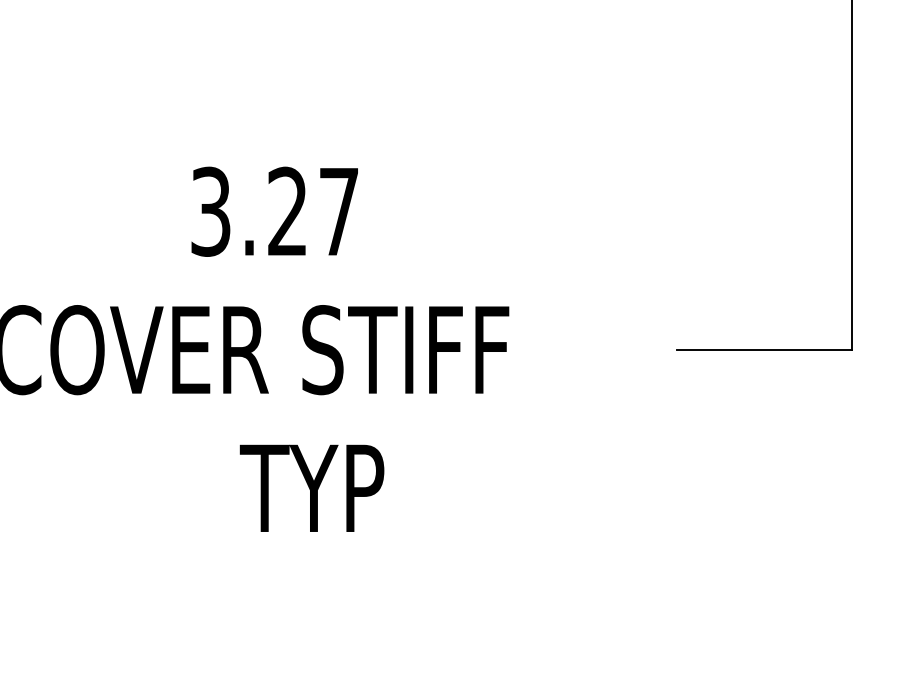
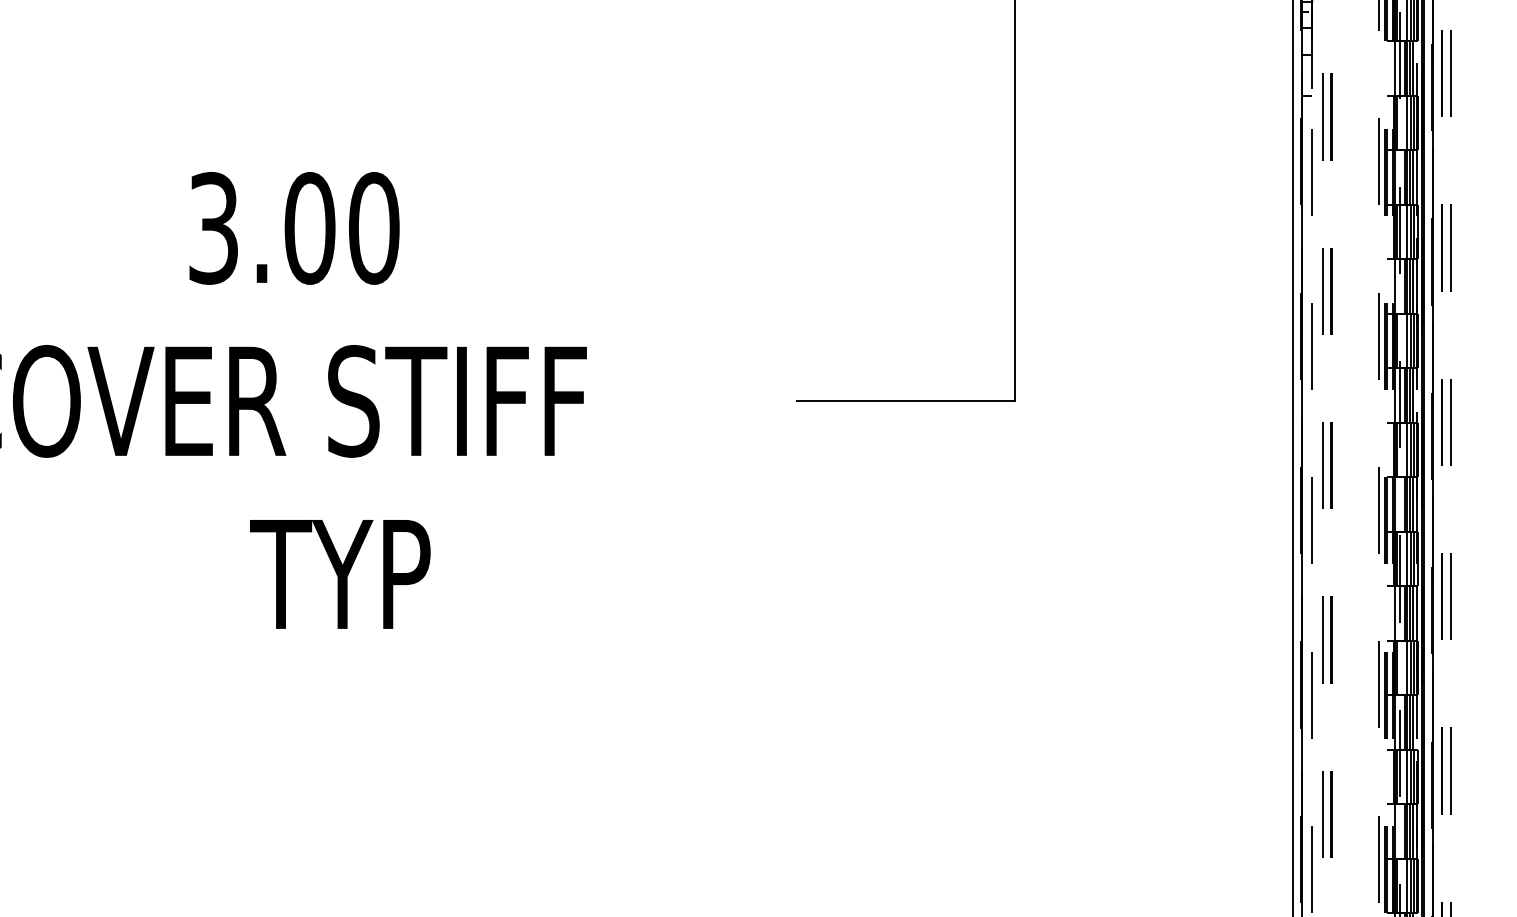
text: (313, 211) -> (341, 228), 3.27 -> 3.00

